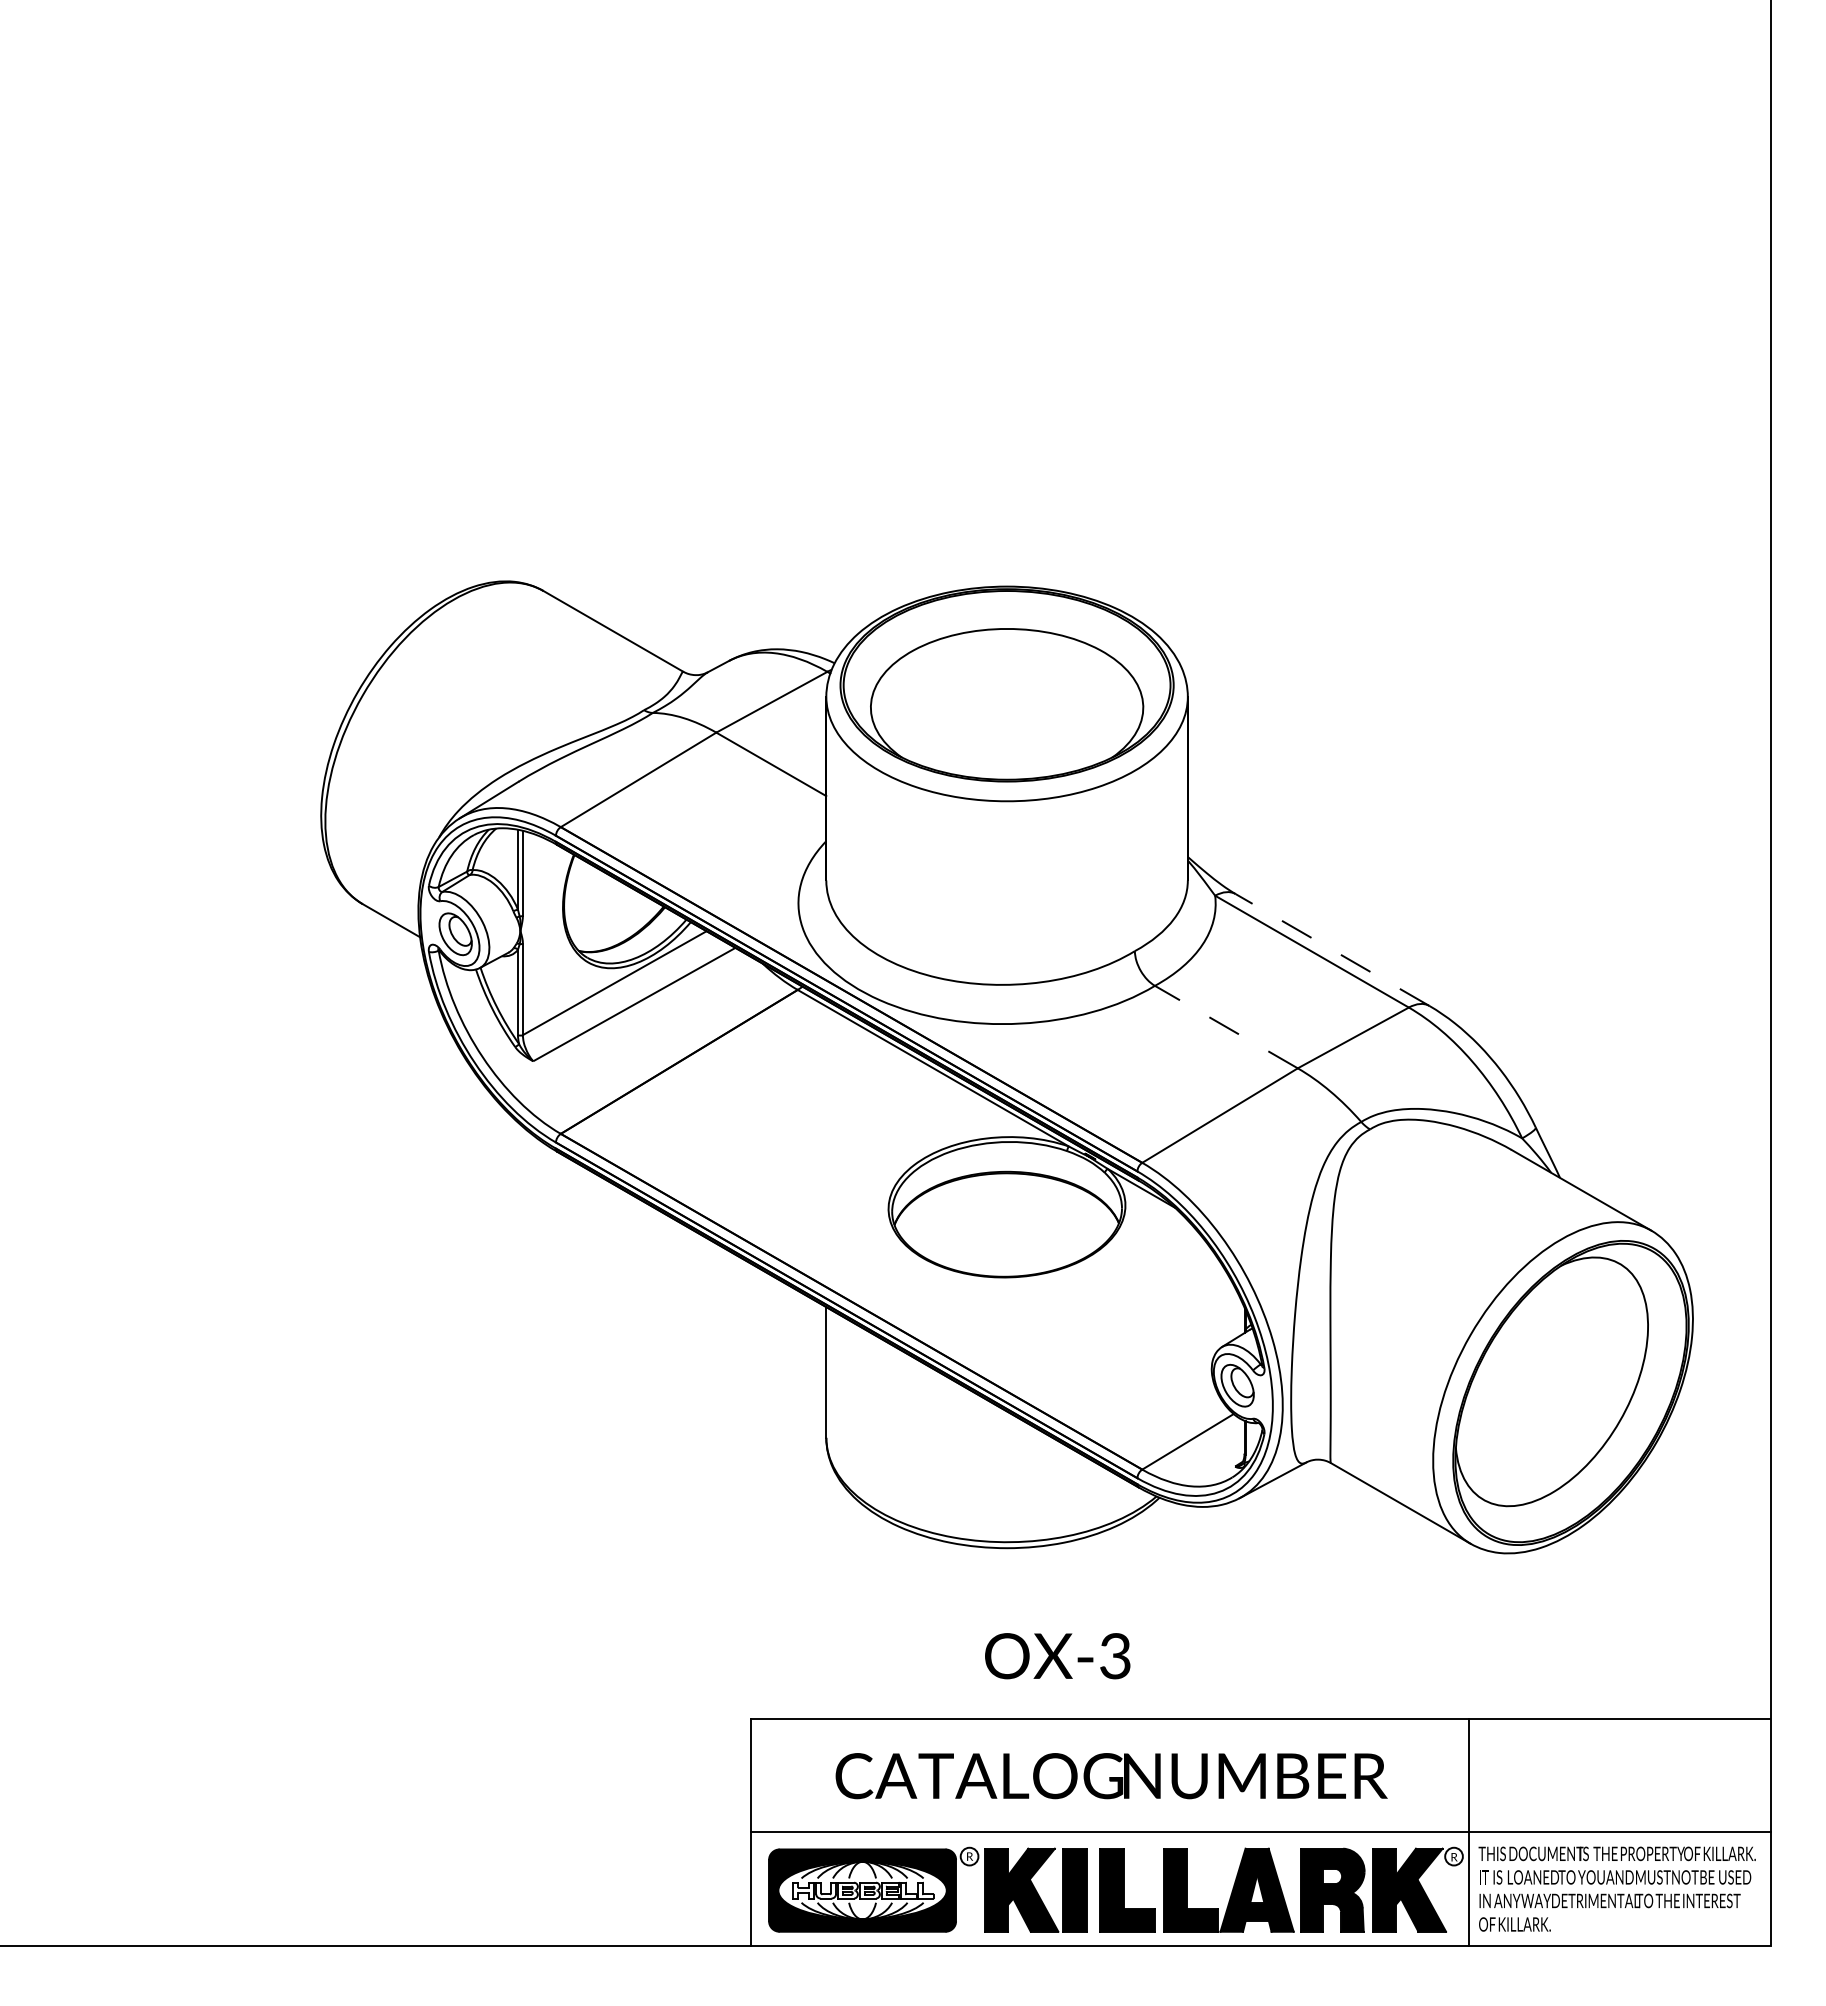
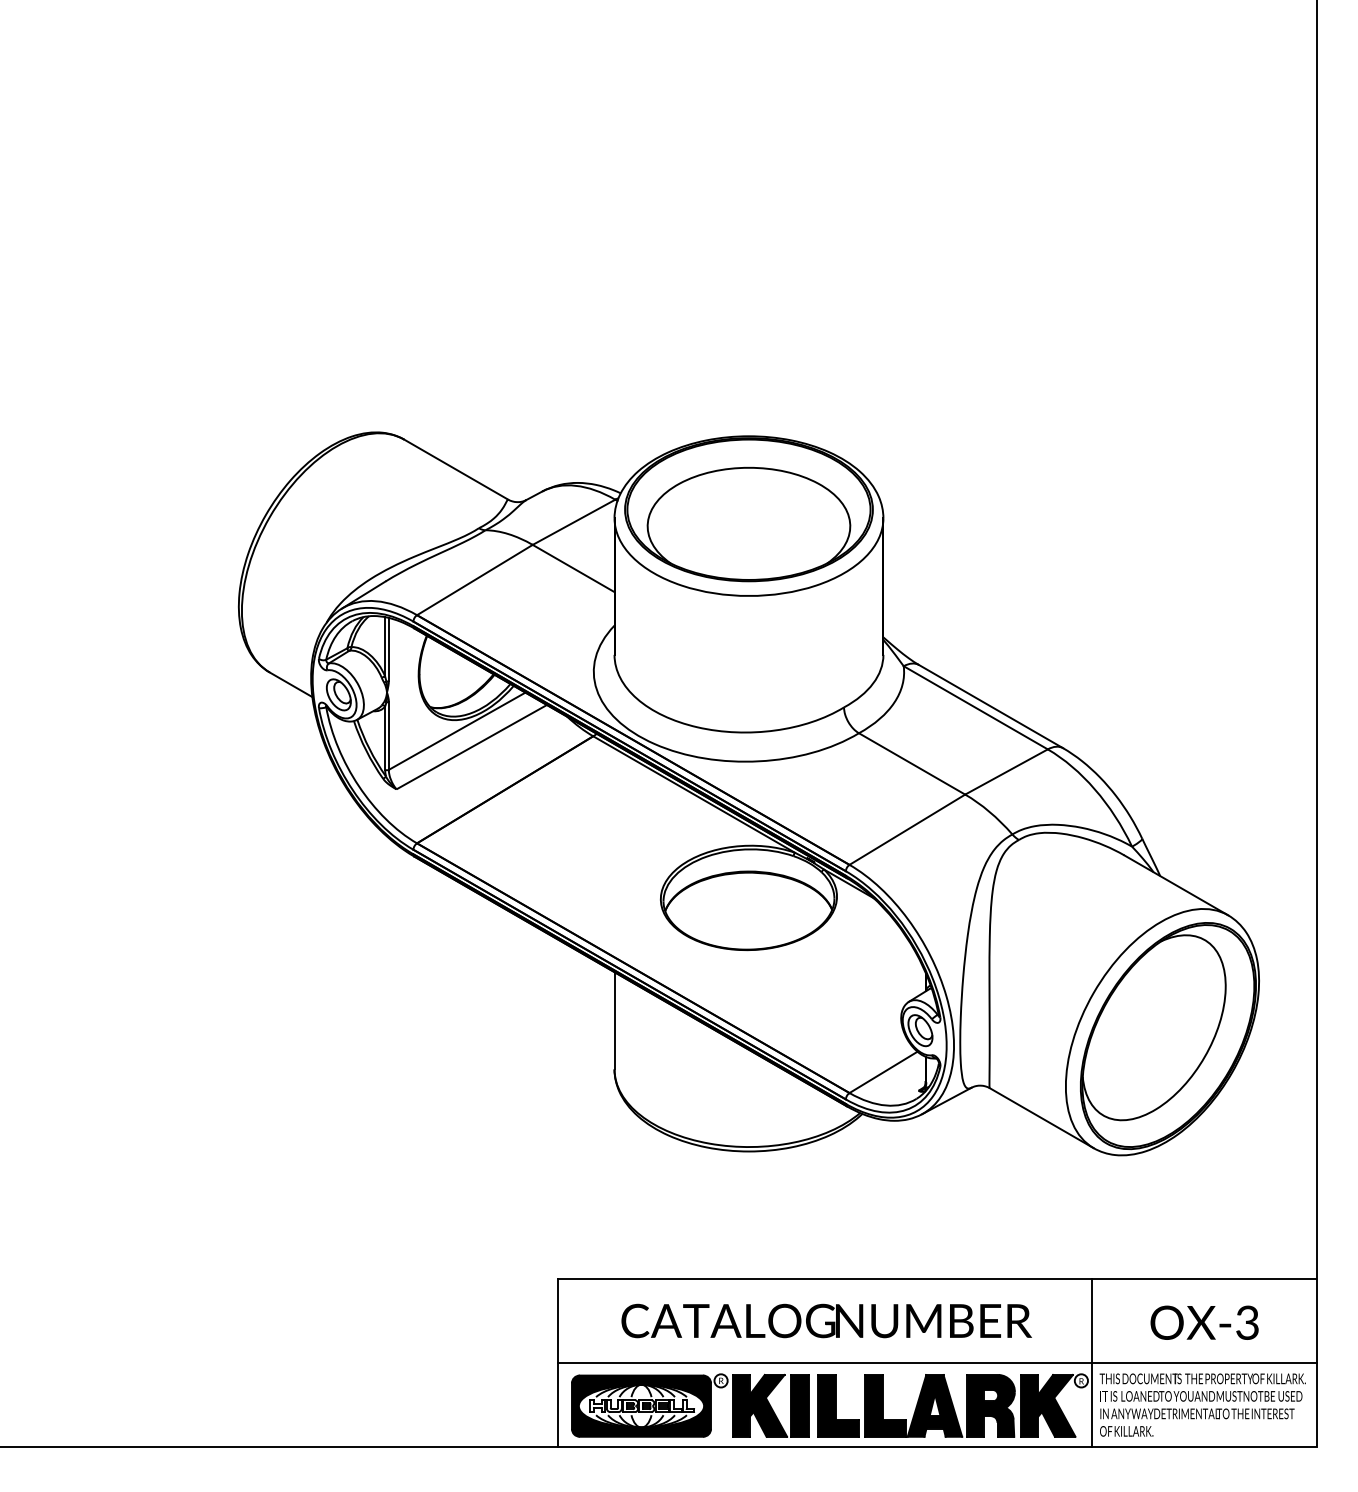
line: (1331, 949) -> (990, 706), dashed -> solid
line: (1225, 1026) -> (911, 763), dashed -> solid
text: (1057, 1655) -> (1204, 1322), moved

